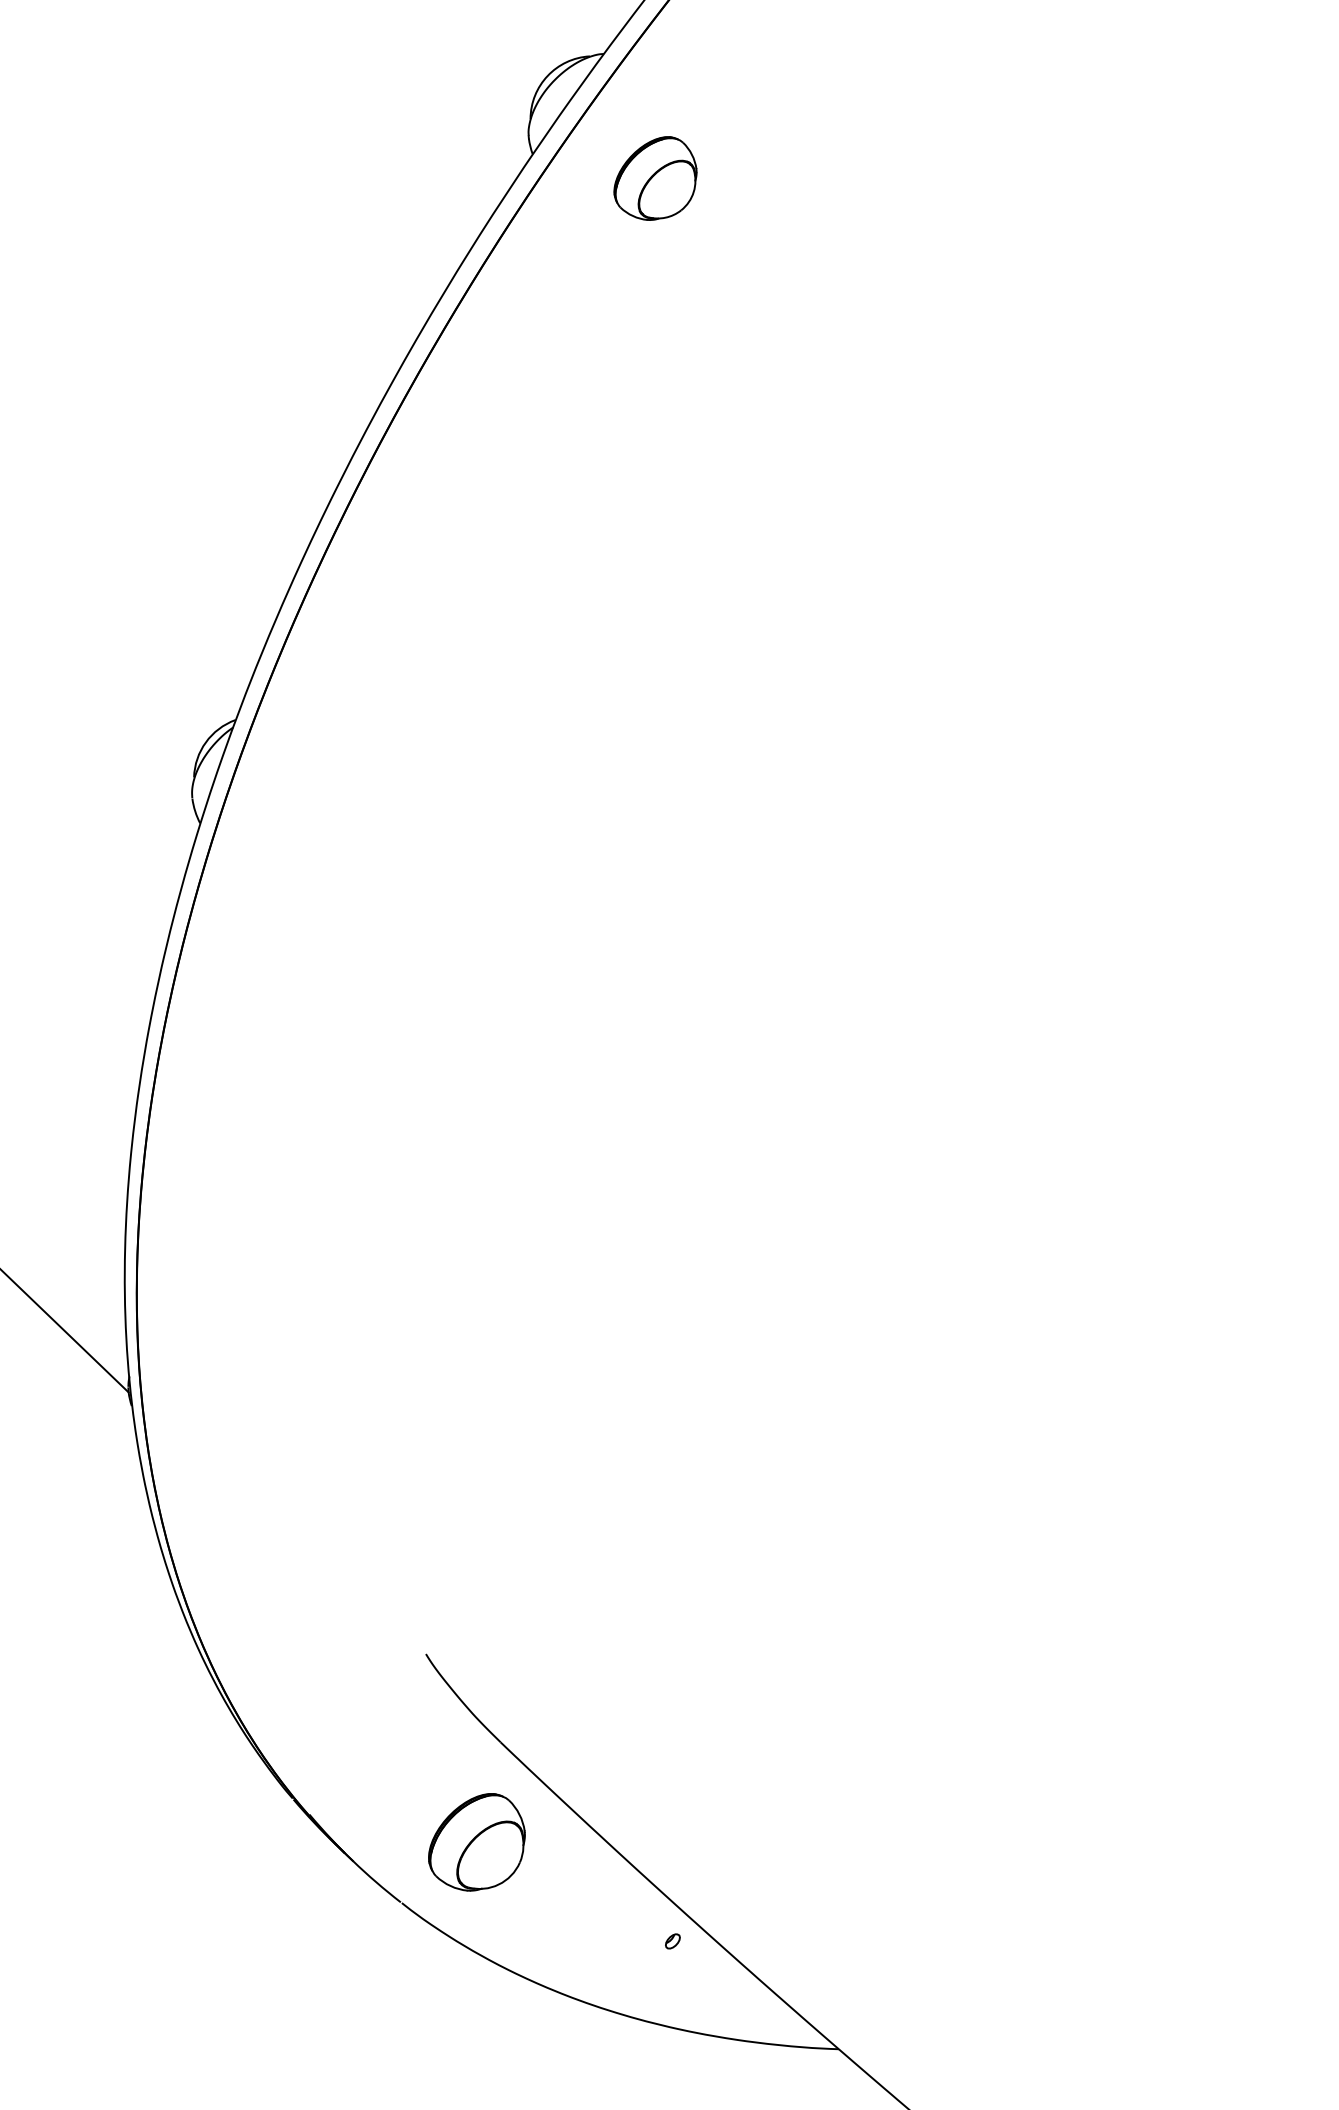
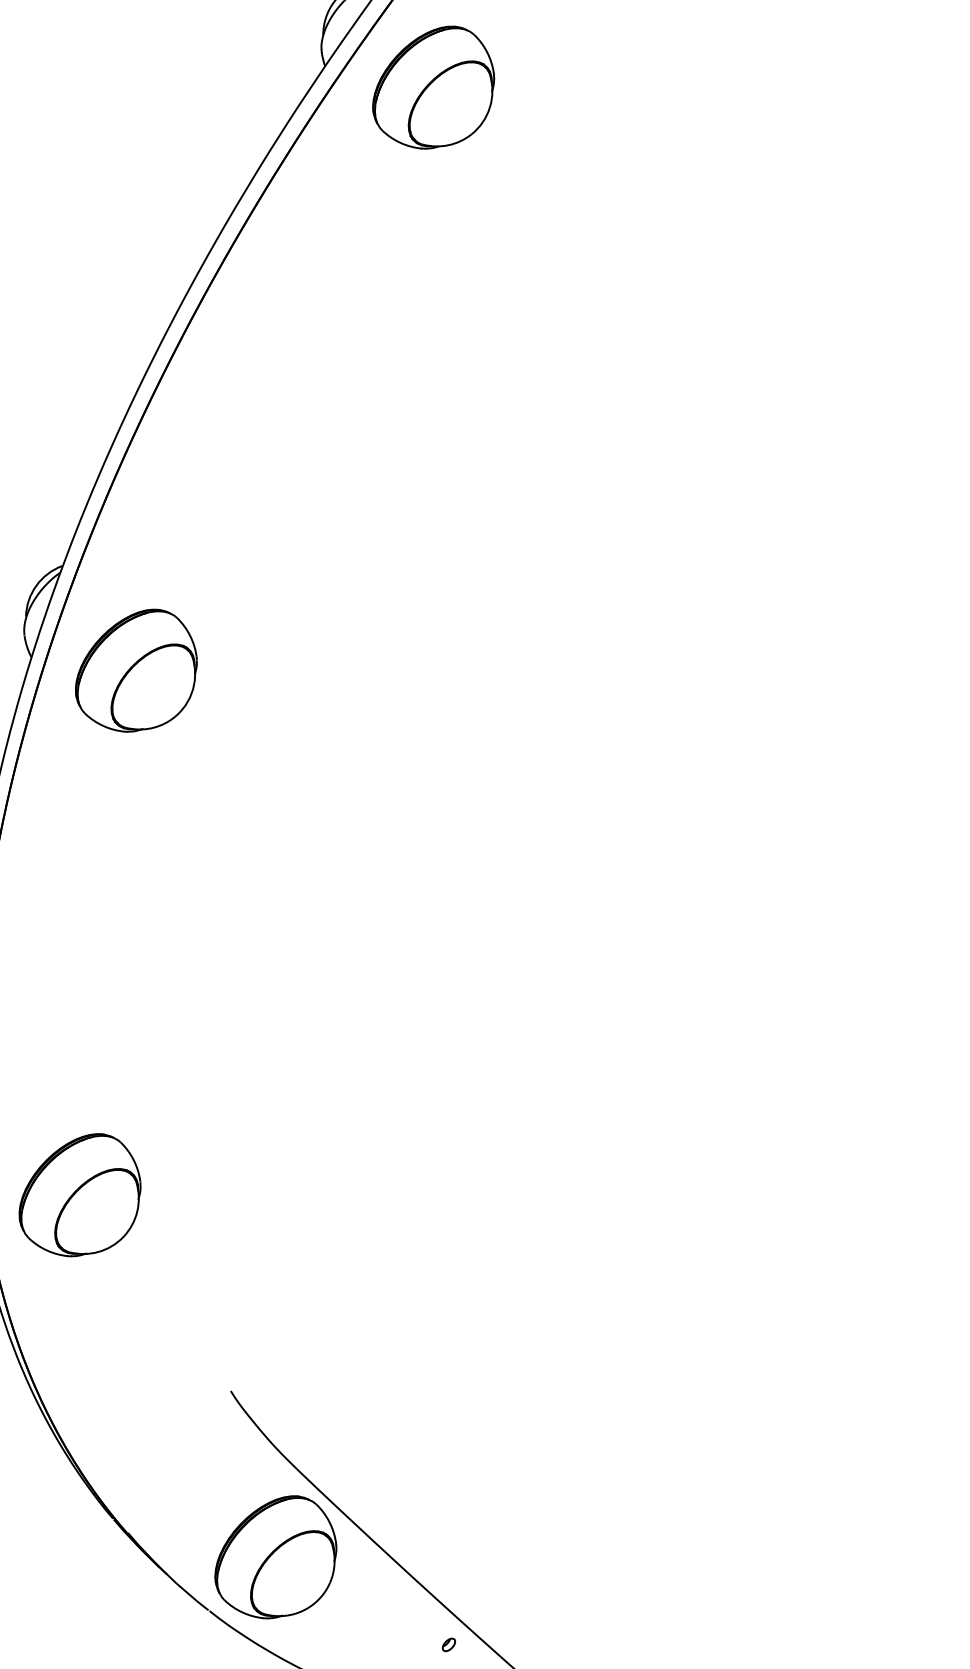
part: (655, 178) -> (433, 87), size x1.67
part: (318, 838) -> (135, 670), added
part: (255, 1432) -> (80, 1195), added
part: (476, 1842) -> (275, 1557), size x1.43

